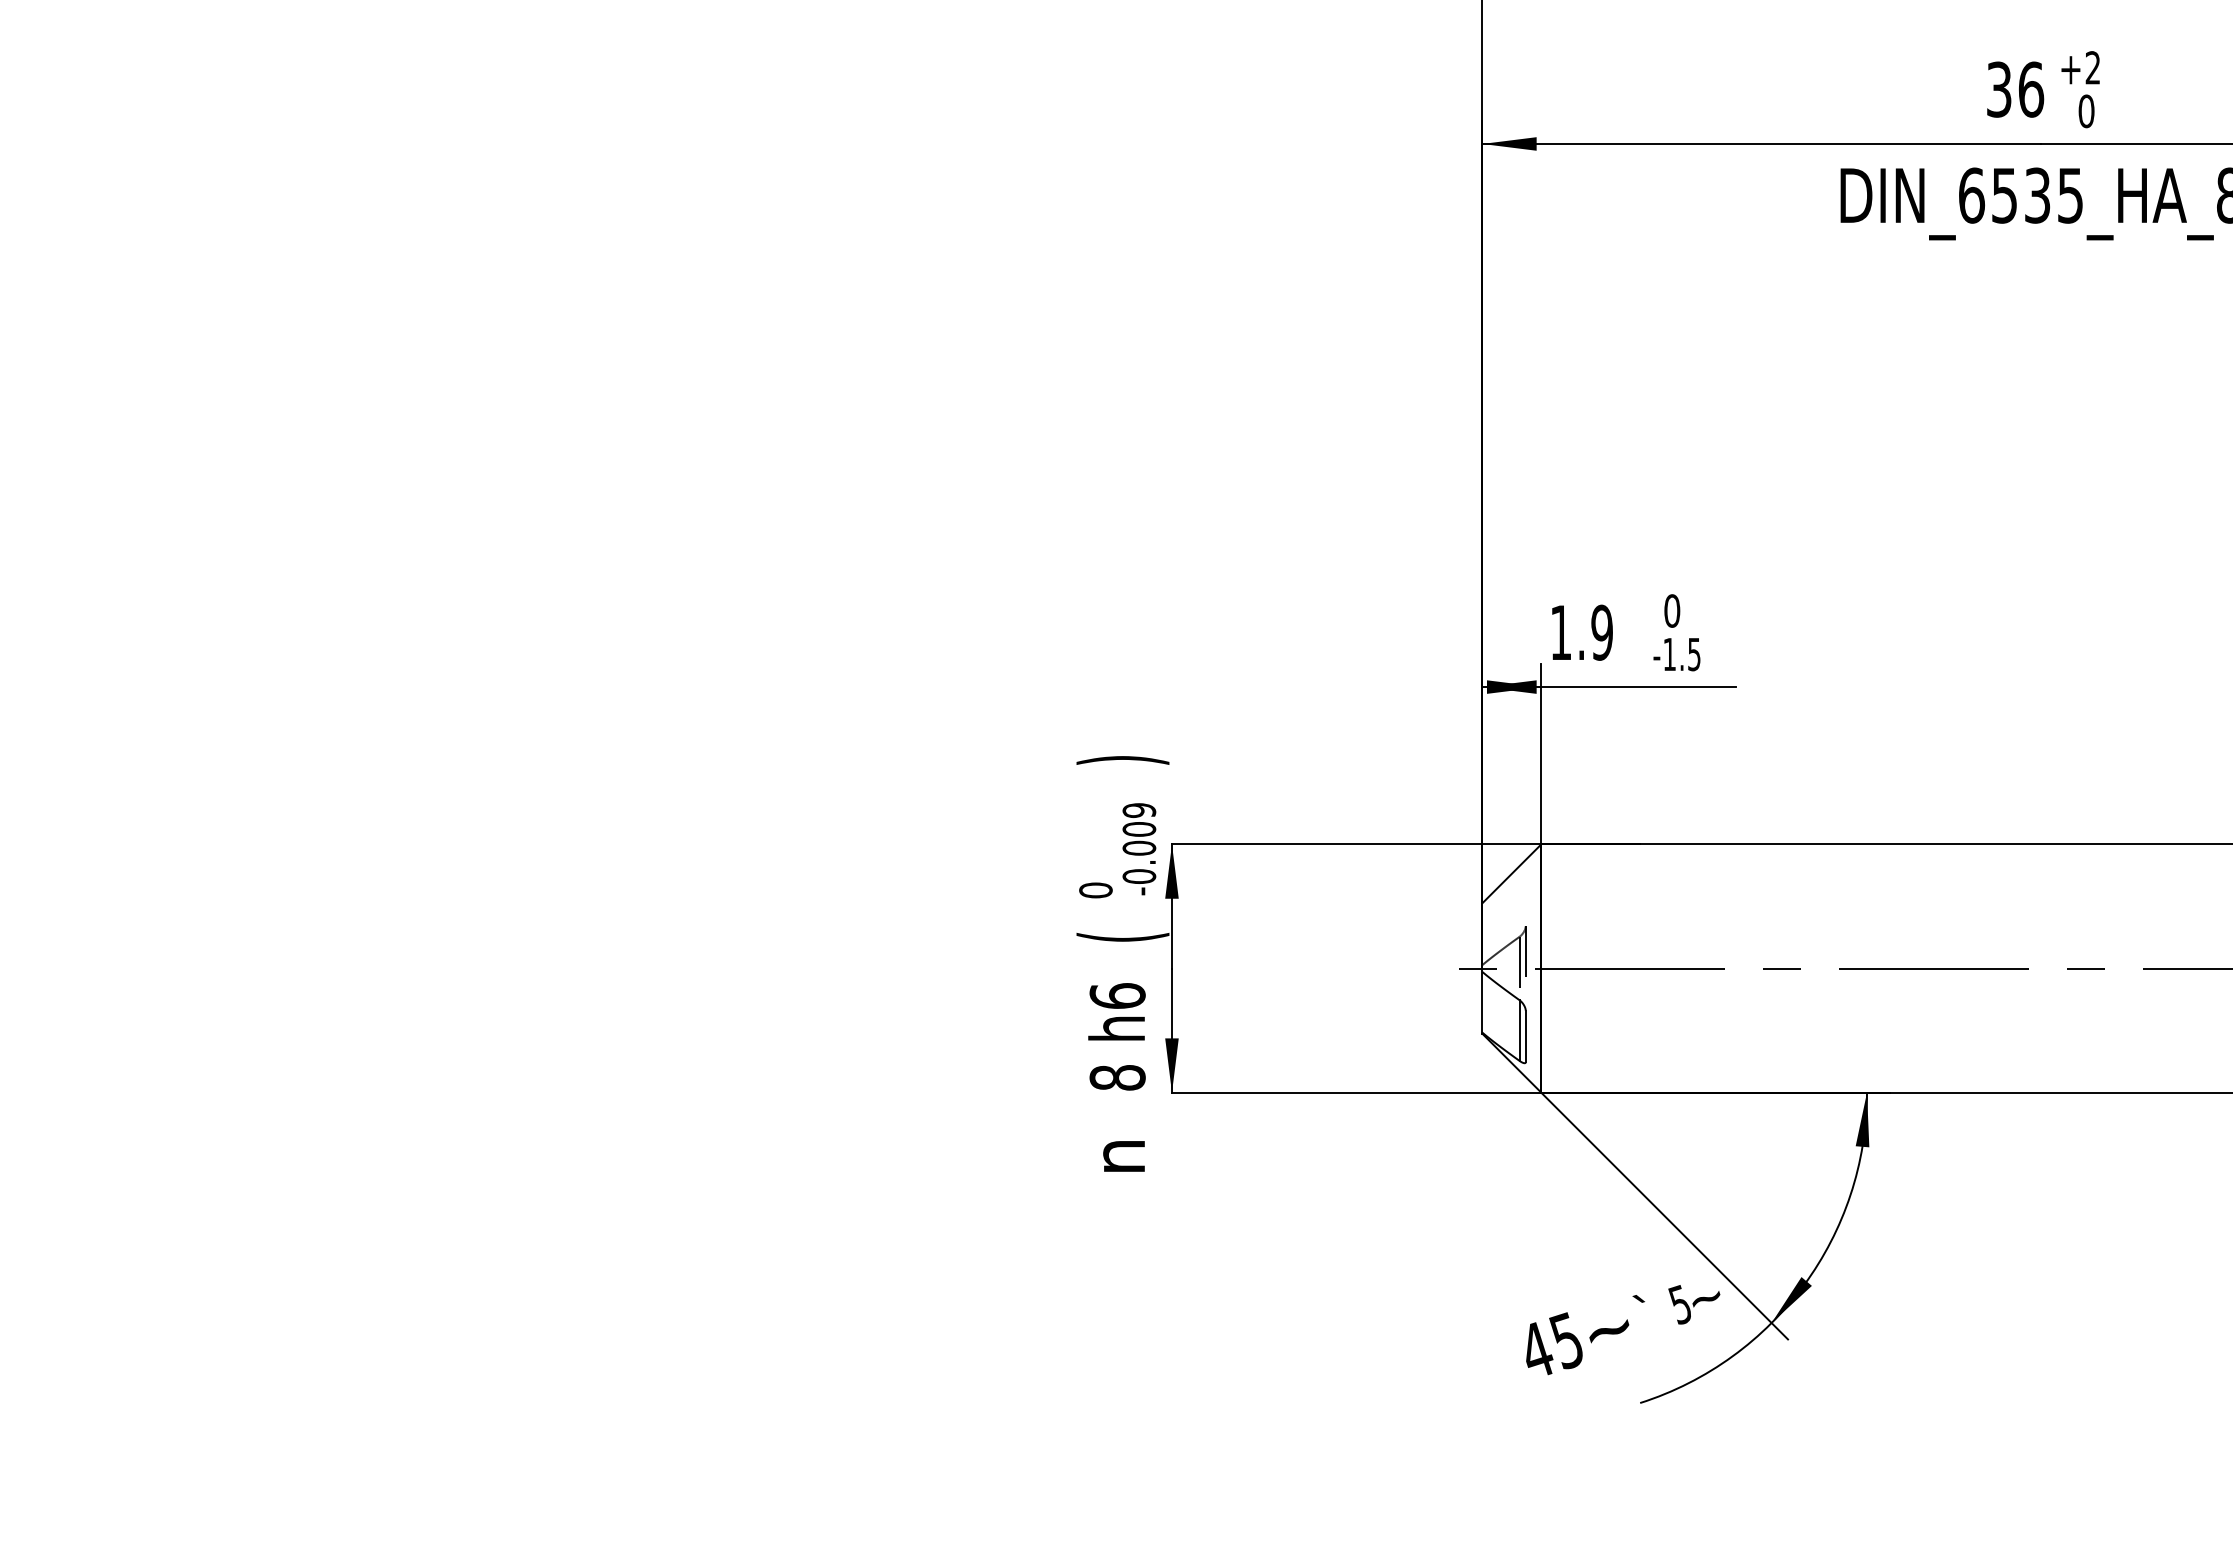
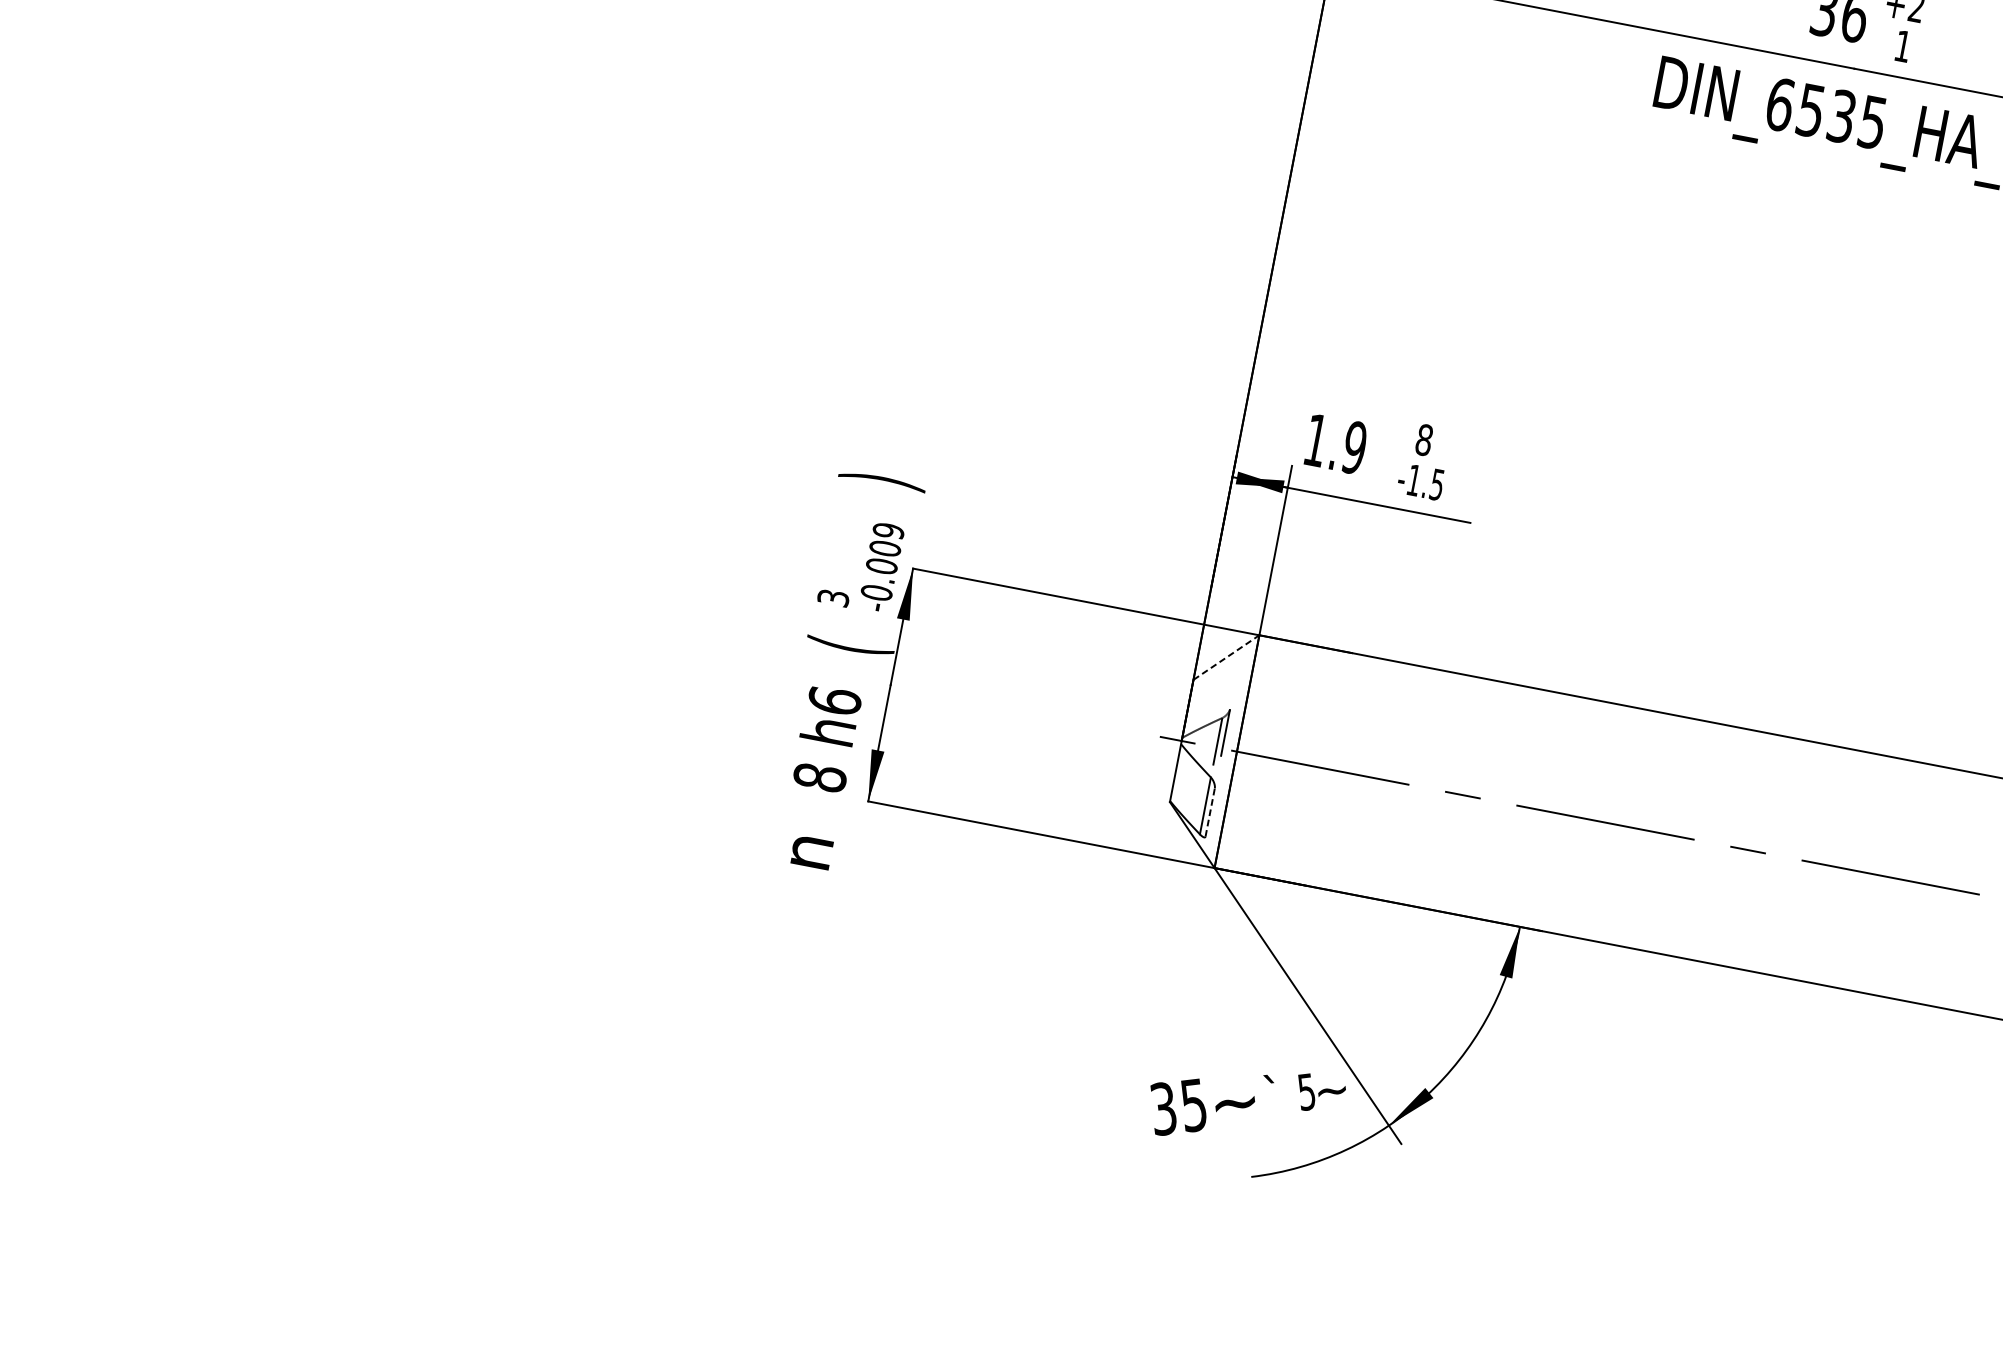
text: (2086, 111) -> (1902, 46), 0 -> 1
text: (1672, 610) -> (1424, 439), 0 -> 8
line: (1511, 873) -> (1226, 657), solid -> dashed
text: (1095, 890) -> (833, 598), 0 -> 3
line: (1525, 1036) -> (1209, 812), solid -> dashed
text: (1535, 1350) -> (1162, 1108), 45 -> 35

